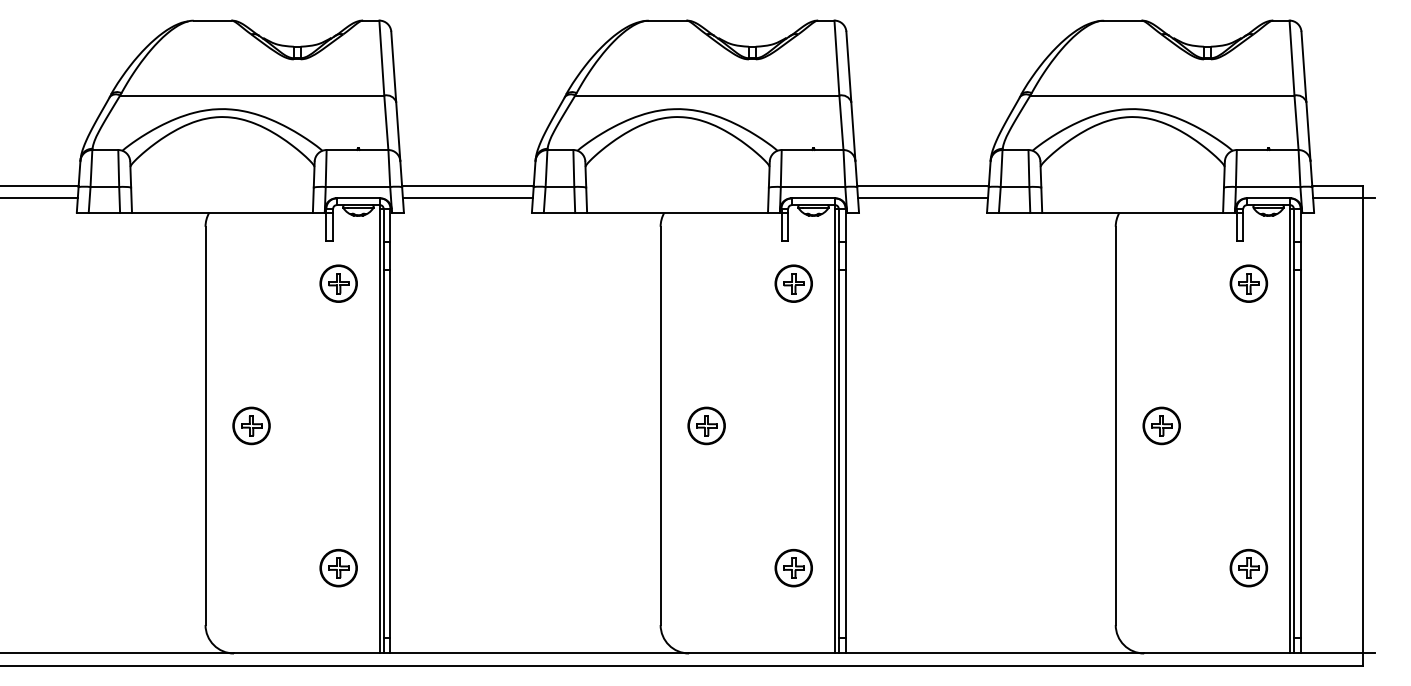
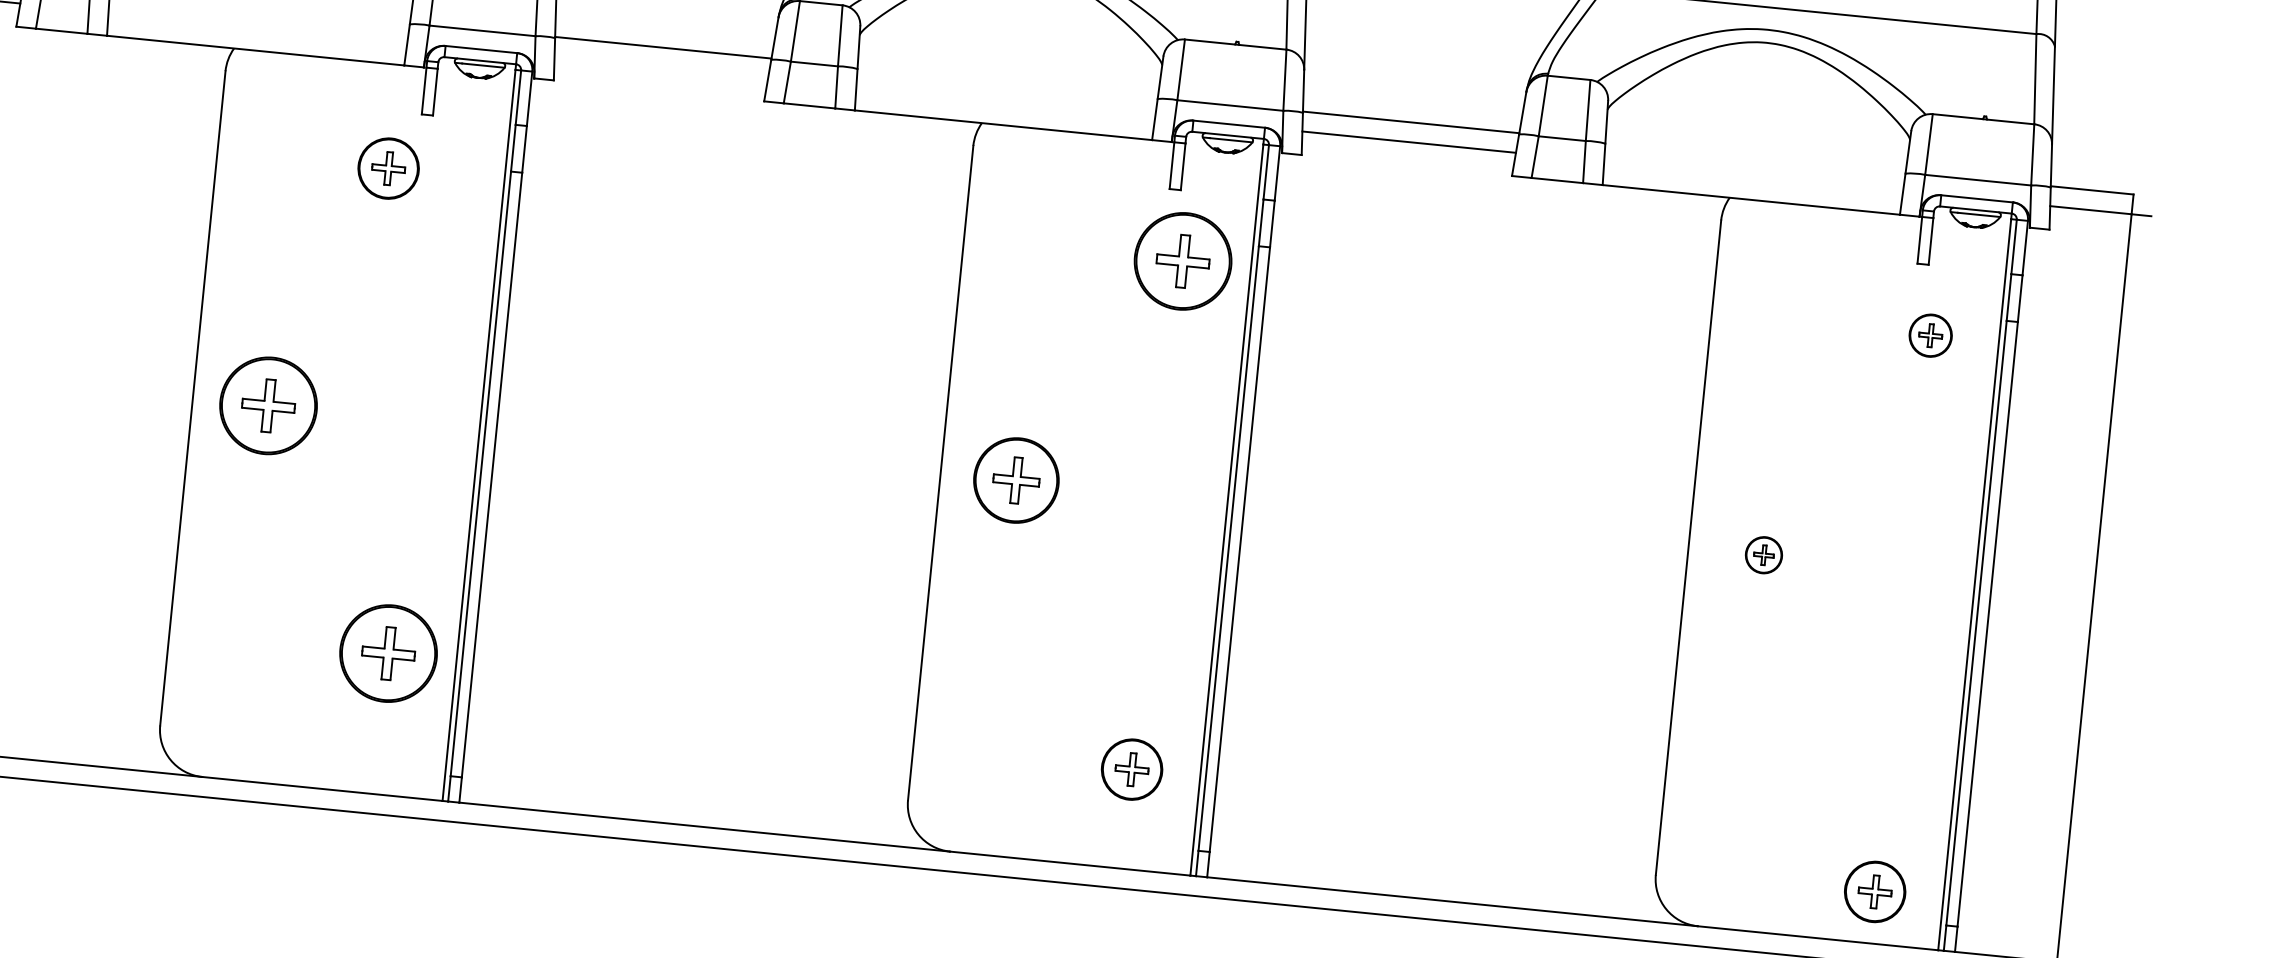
line: (467, 198) -> (660, 67), removed
part: (338, 283) -> (388, 168), moved
part: (793, 283) -> (1182, 260), size x1.6
part: (1248, 283) -> (1930, 335), size x0.7
part: (251, 425) -> (268, 405), size x1.6
part: (706, 425) -> (1016, 479), size x1.4
part: (1161, 425) -> (1763, 554), size x0.6
part: (338, 568) -> (387, 654), size x1.6
part: (793, 568) -> (1131, 770), moved
part: (1248, 568) -> (1874, 892), moved

